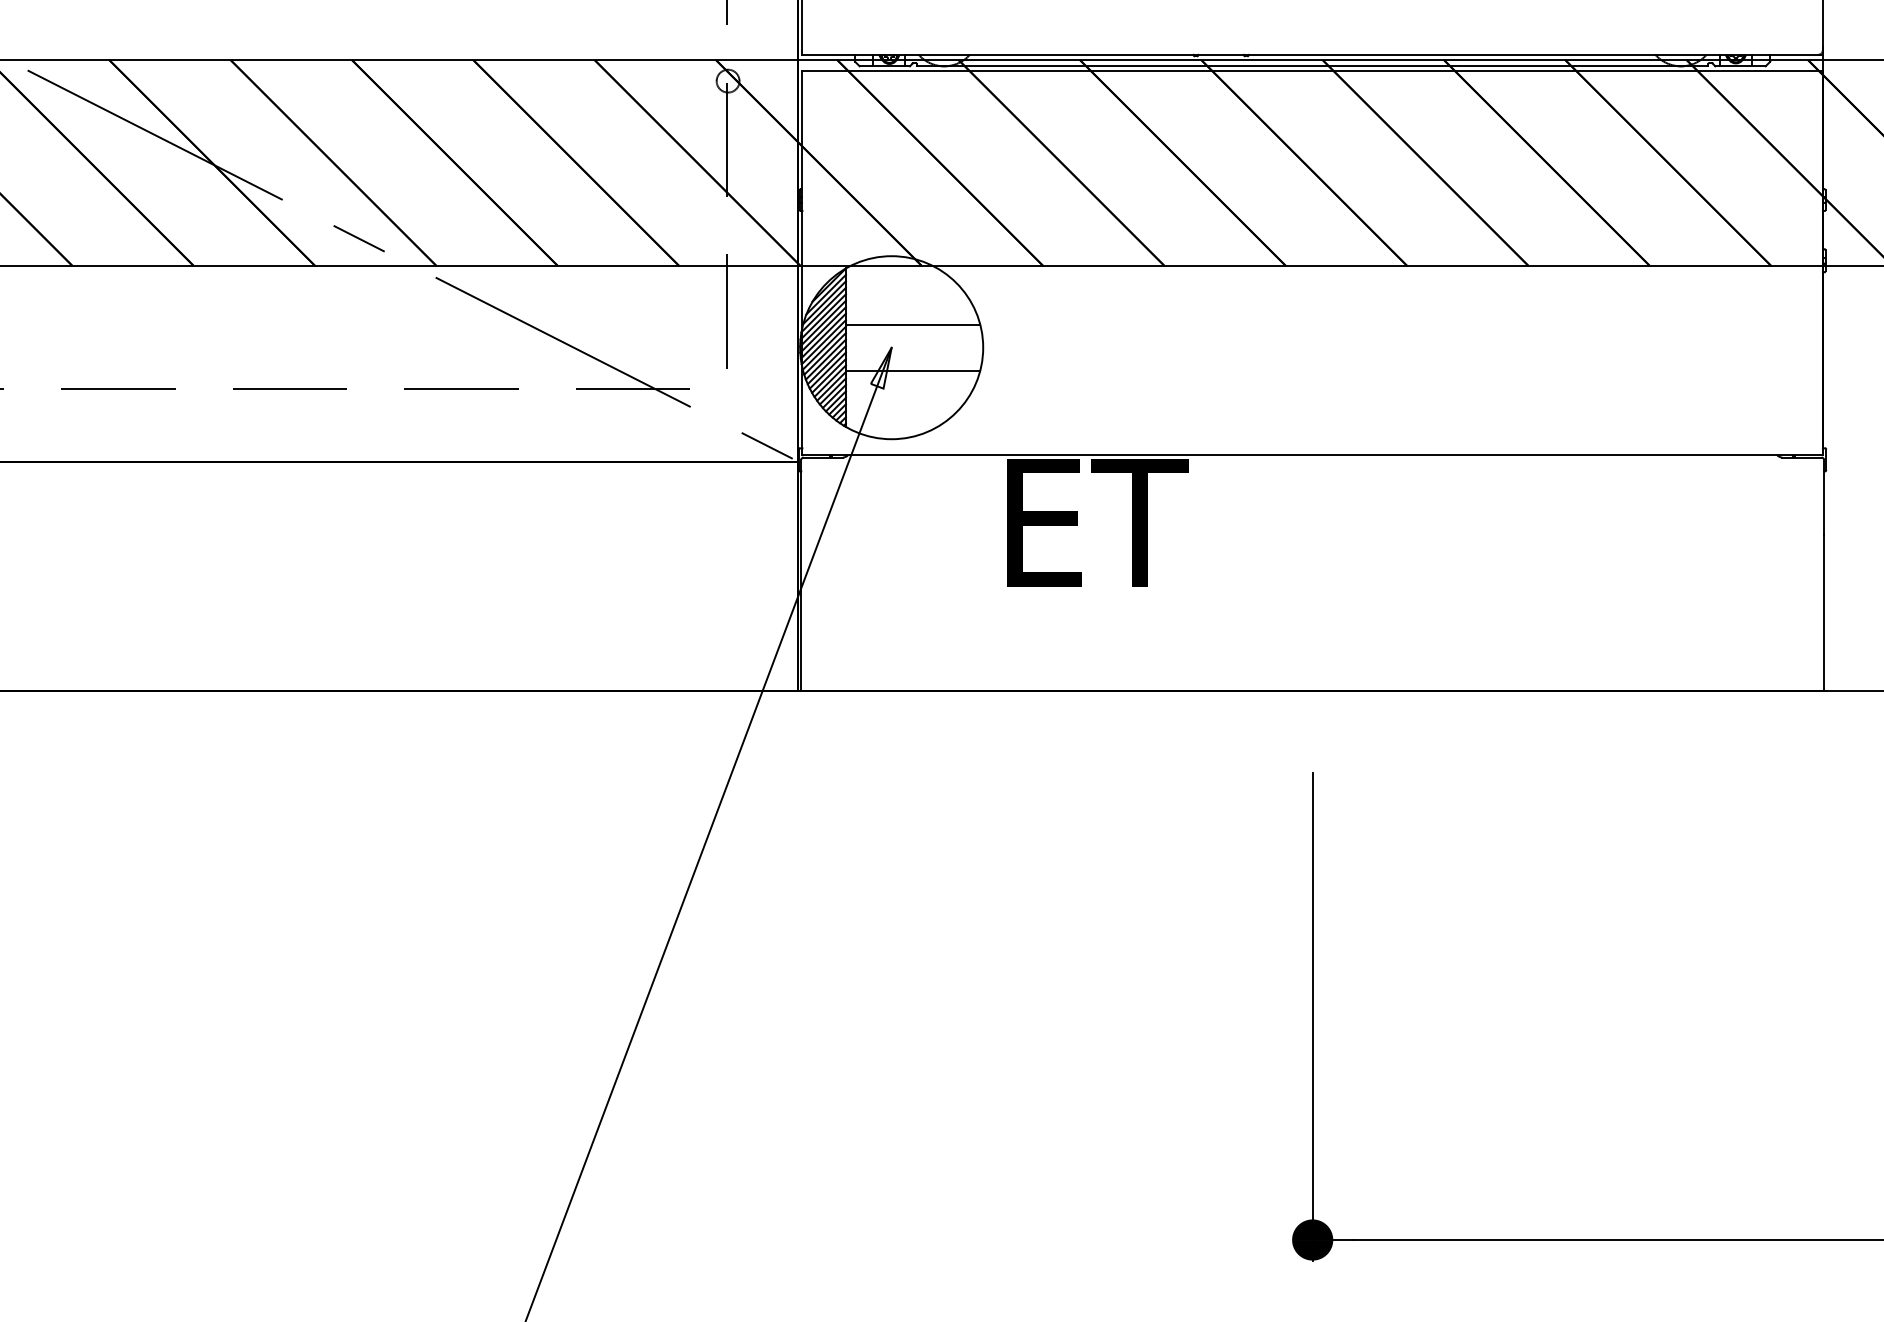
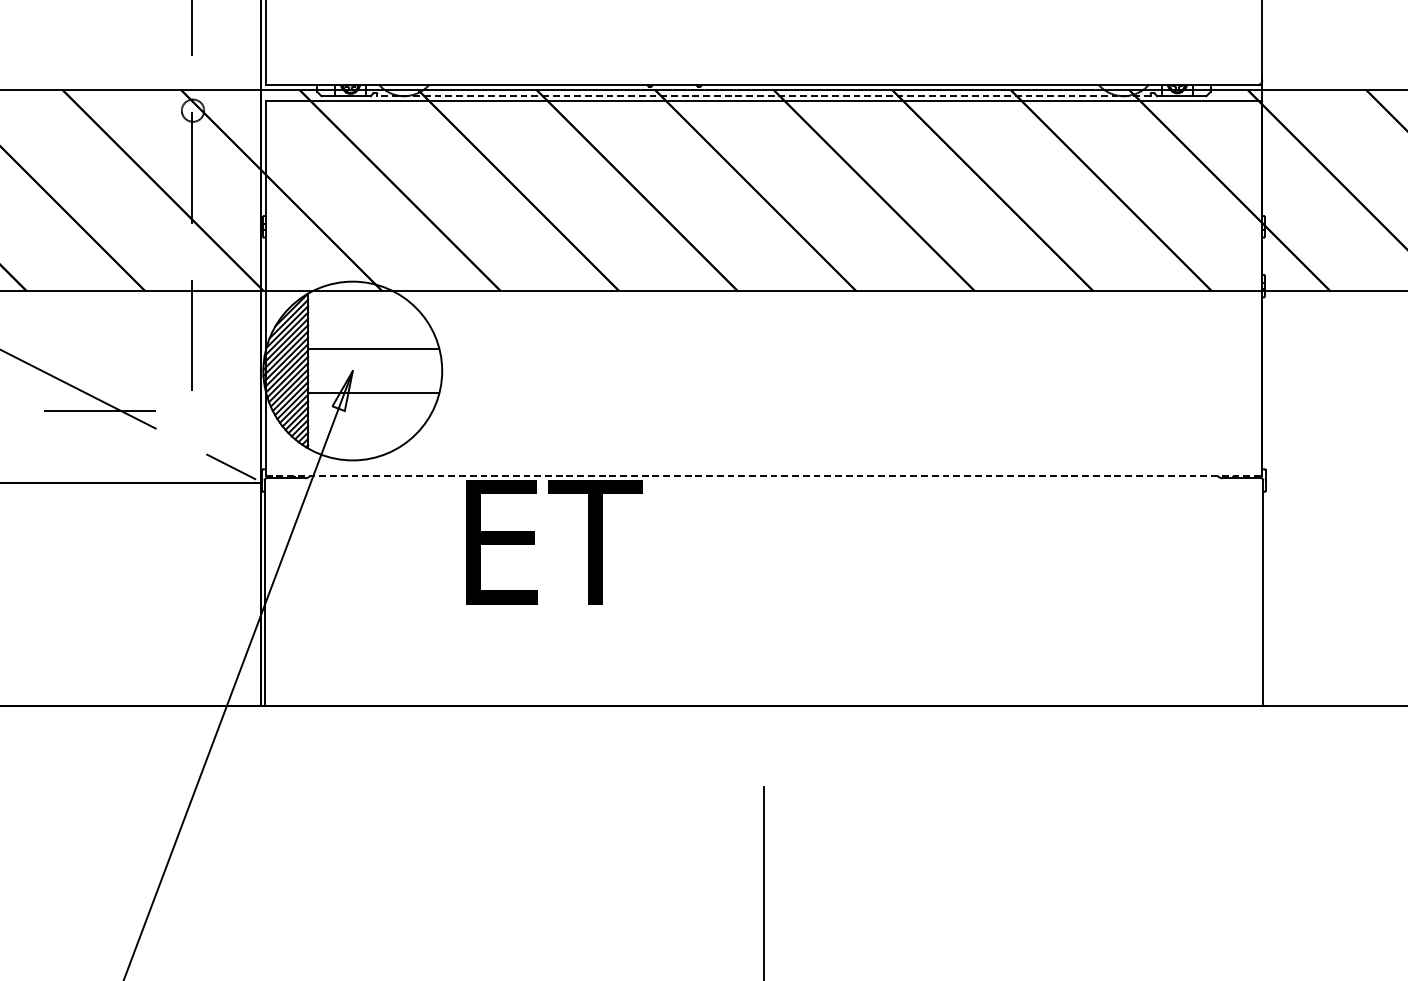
line: (1312, 66) -> (763, 96), solid -> dashed
line: (1313, 455) -> (764, 476), solid -> dashed

